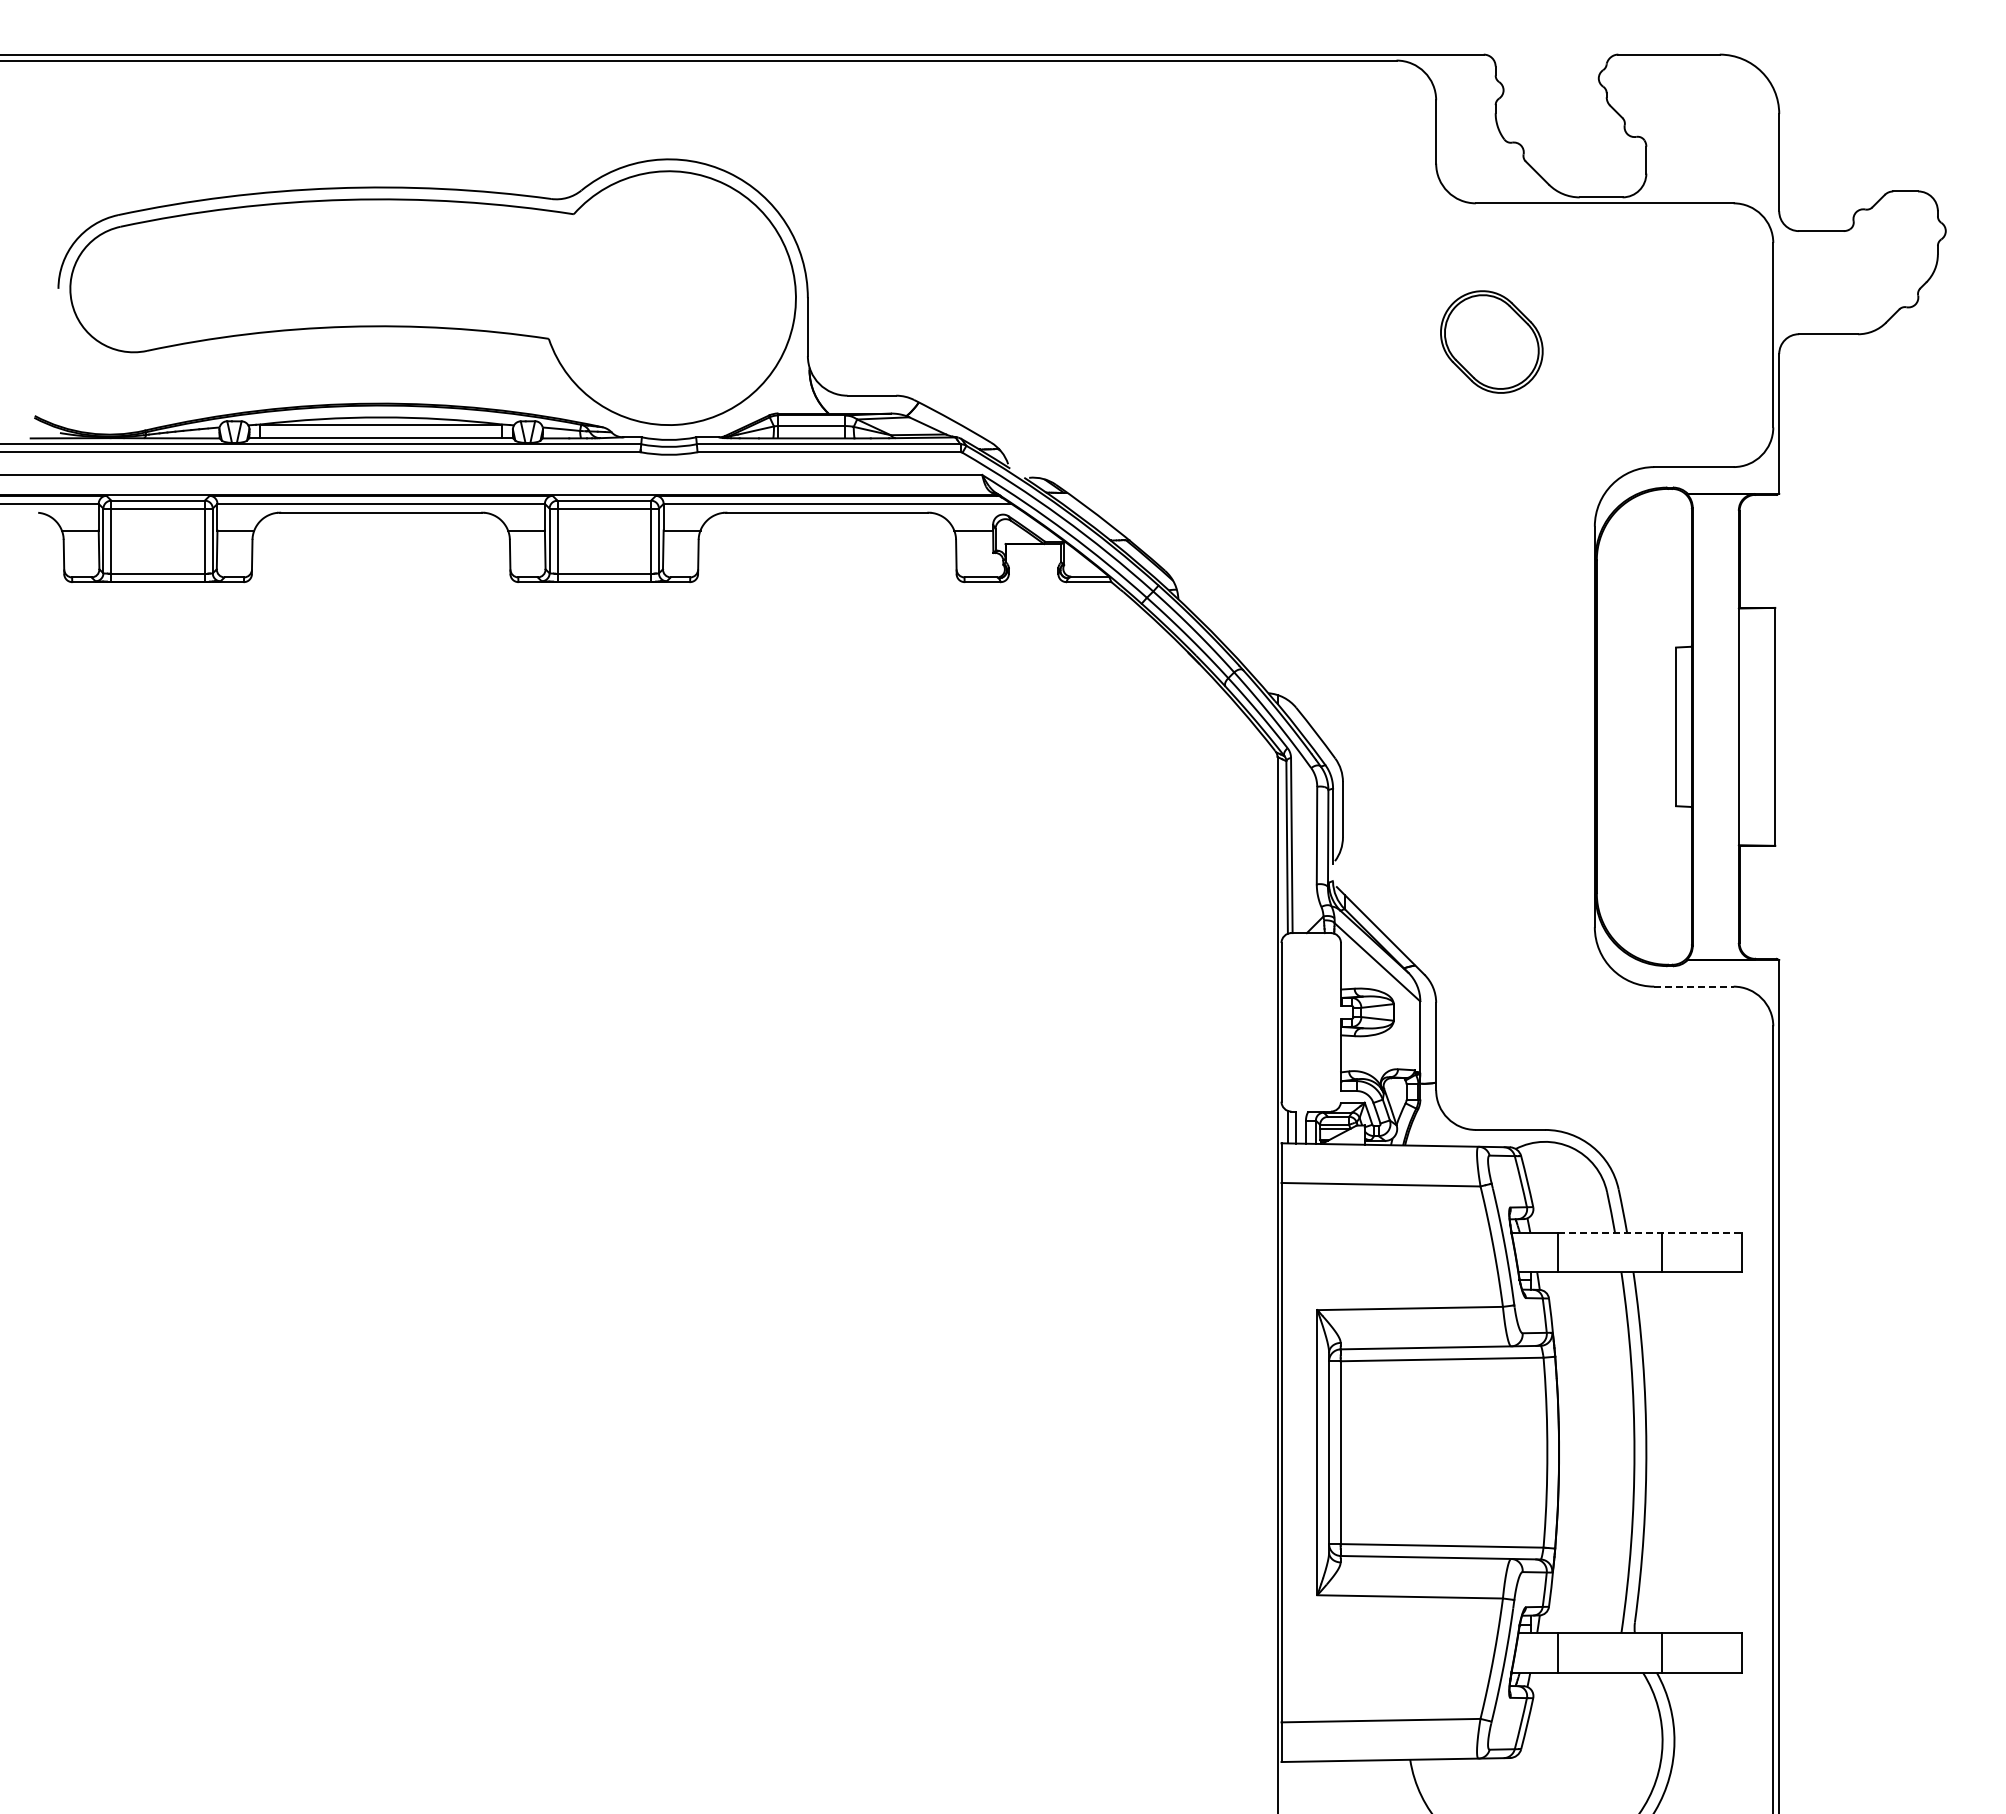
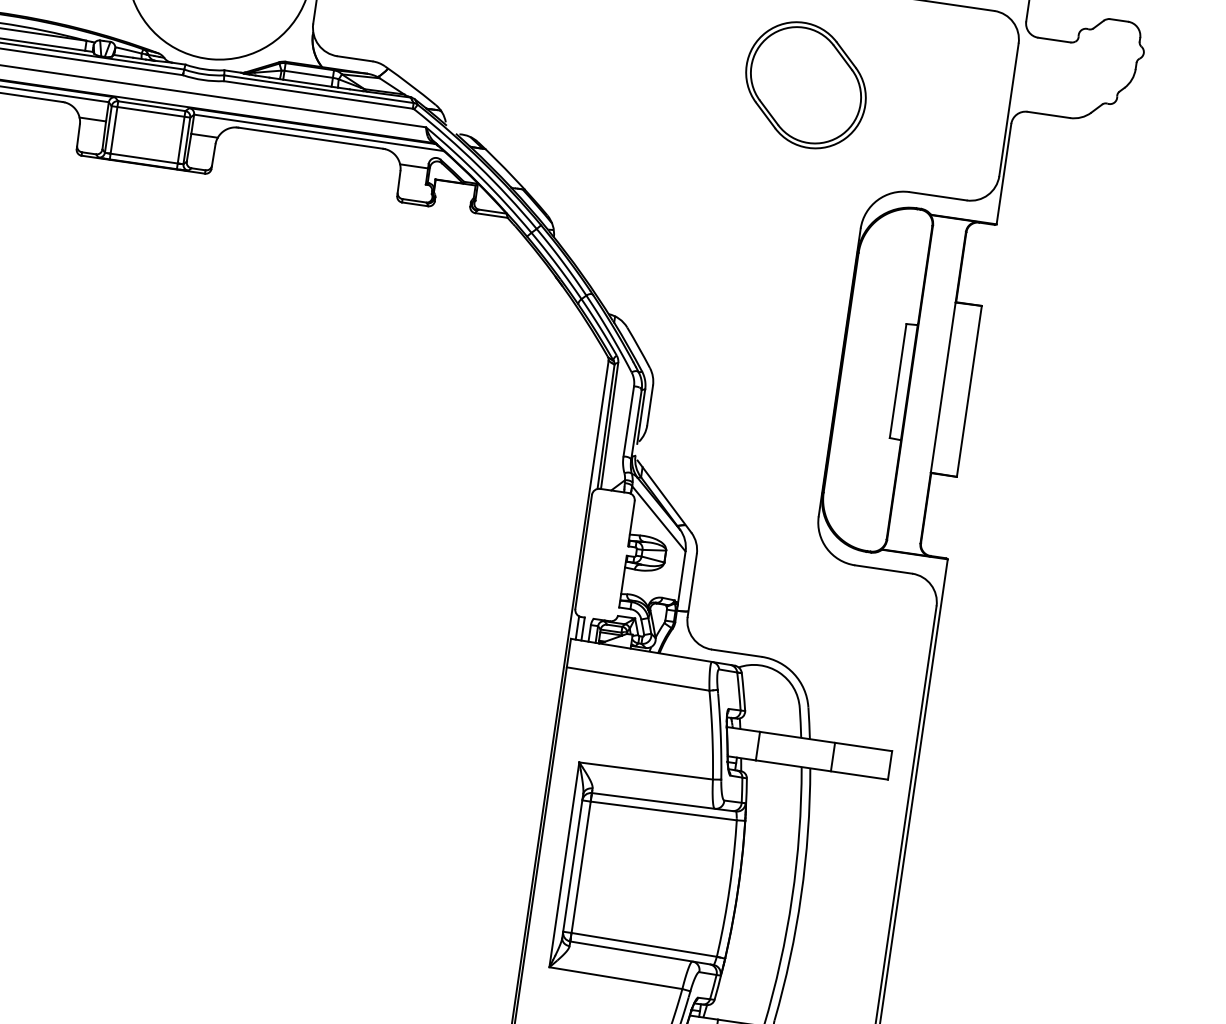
part: (1491, 341) -> (805, 84), size x1.67
line: (1693, 986) -> (883, 569), dashed -> solid
line: (1649, 1232) -> (826, 741), dashed -> solid

